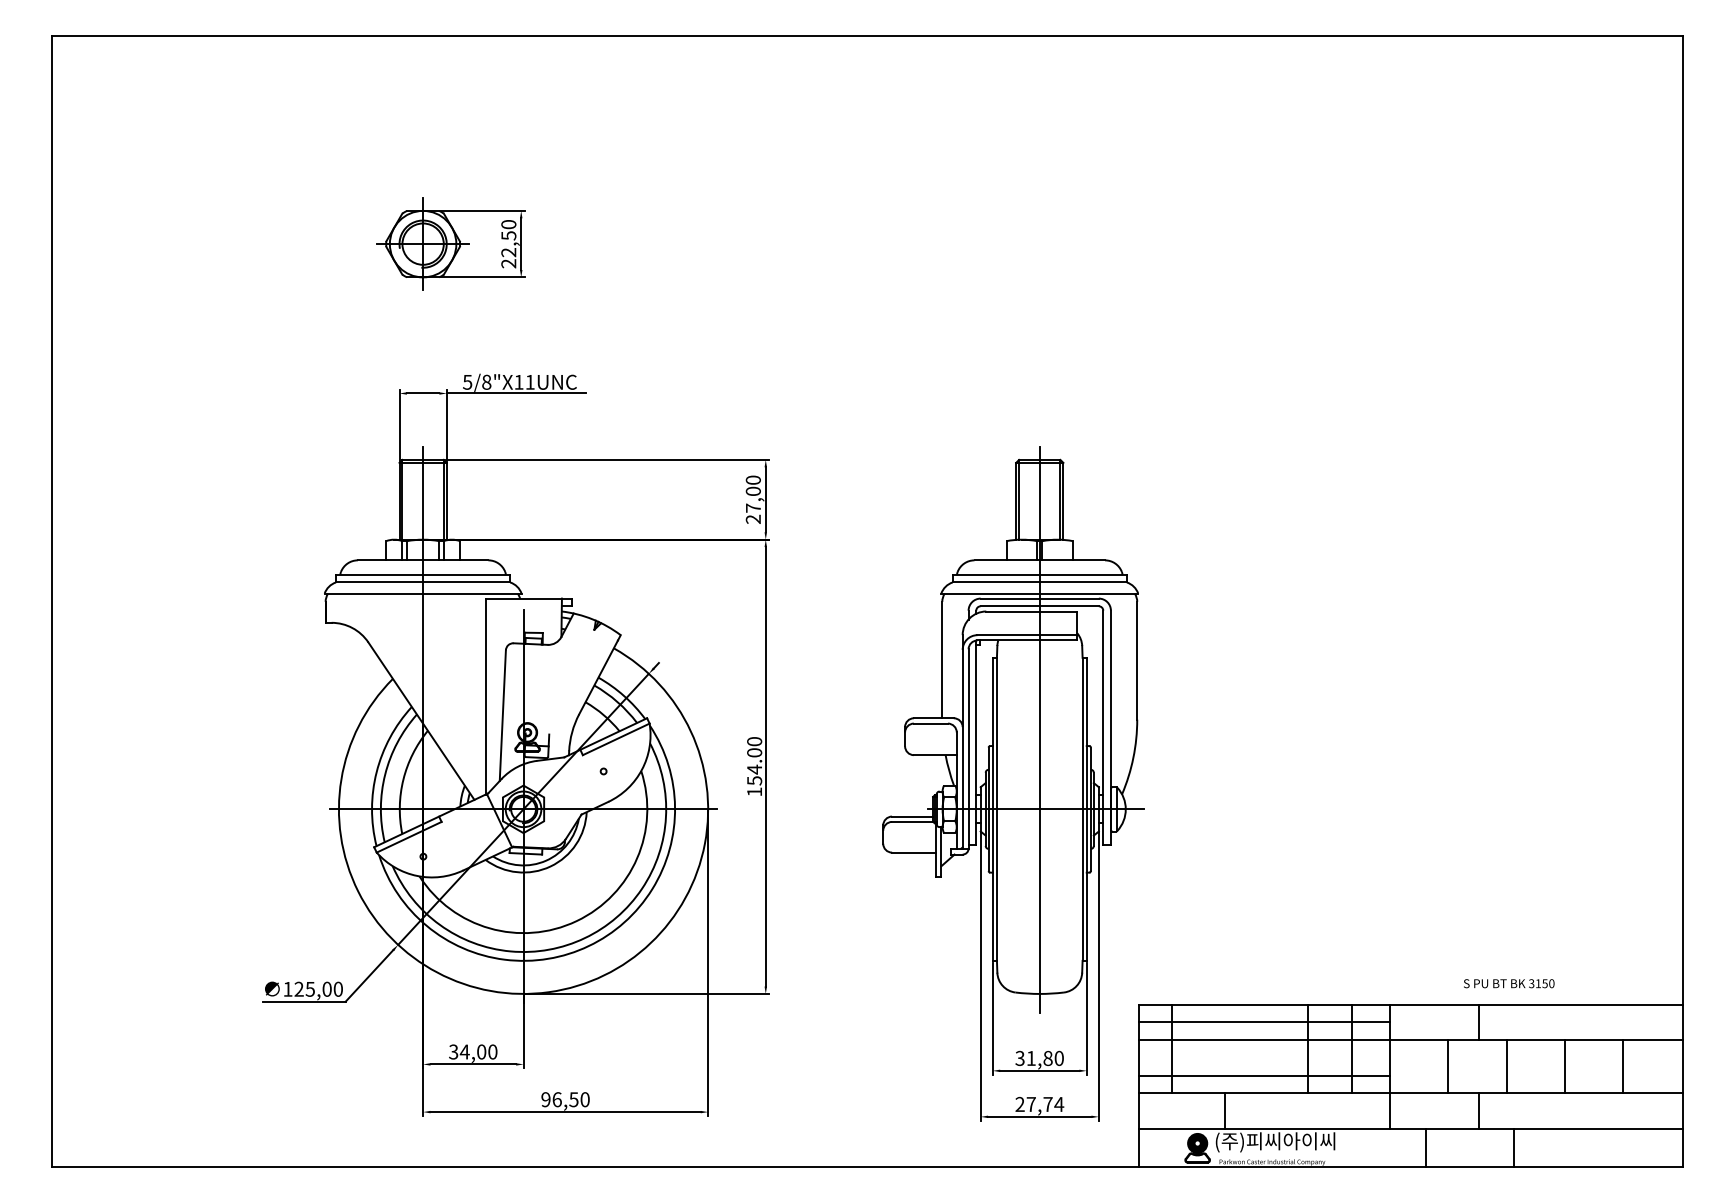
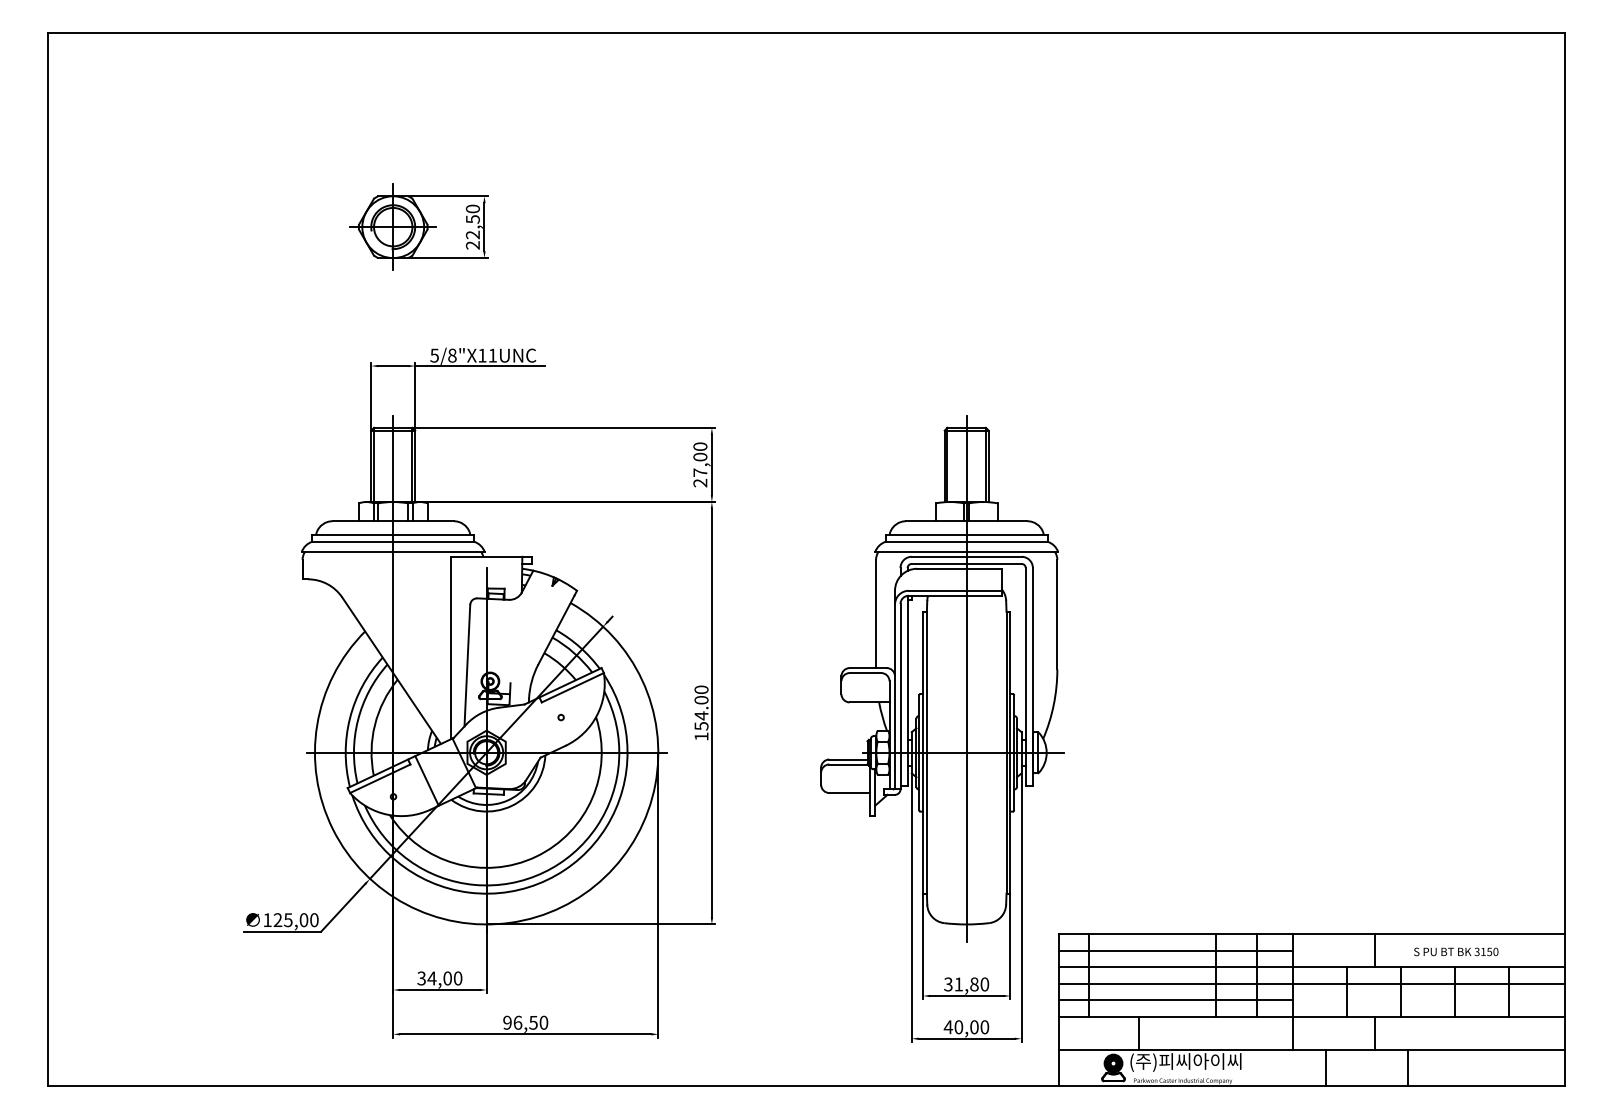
line: (458, 839) -> (426, 780), added
text: (1509, 983) -> (1456, 951), moved
line: (1410, 1057) -> (1311, 983), added
text: (1039, 1104) -> (966, 1027), 27,74 -> 40,00

